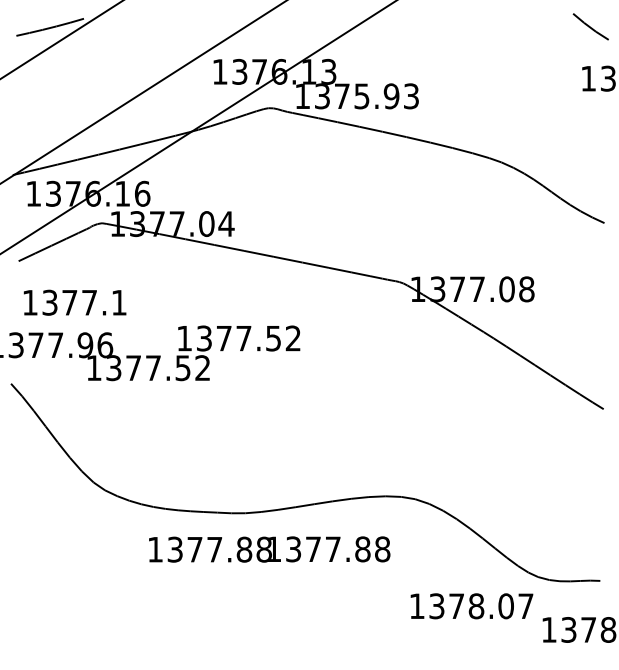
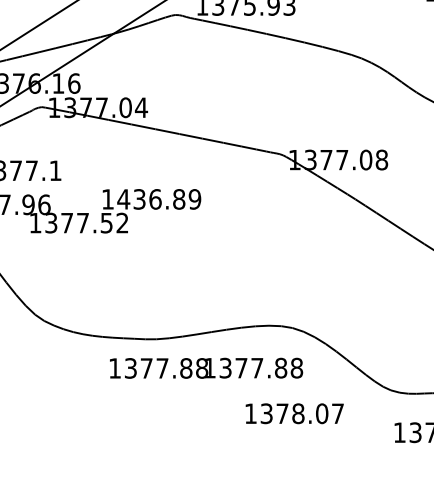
text: (248, 338) -> (159, 199), 1377.52 -> 1436.89
text: (269, 549) -> (206, 368), moved
text: (471, 606) -> (294, 413), moved

